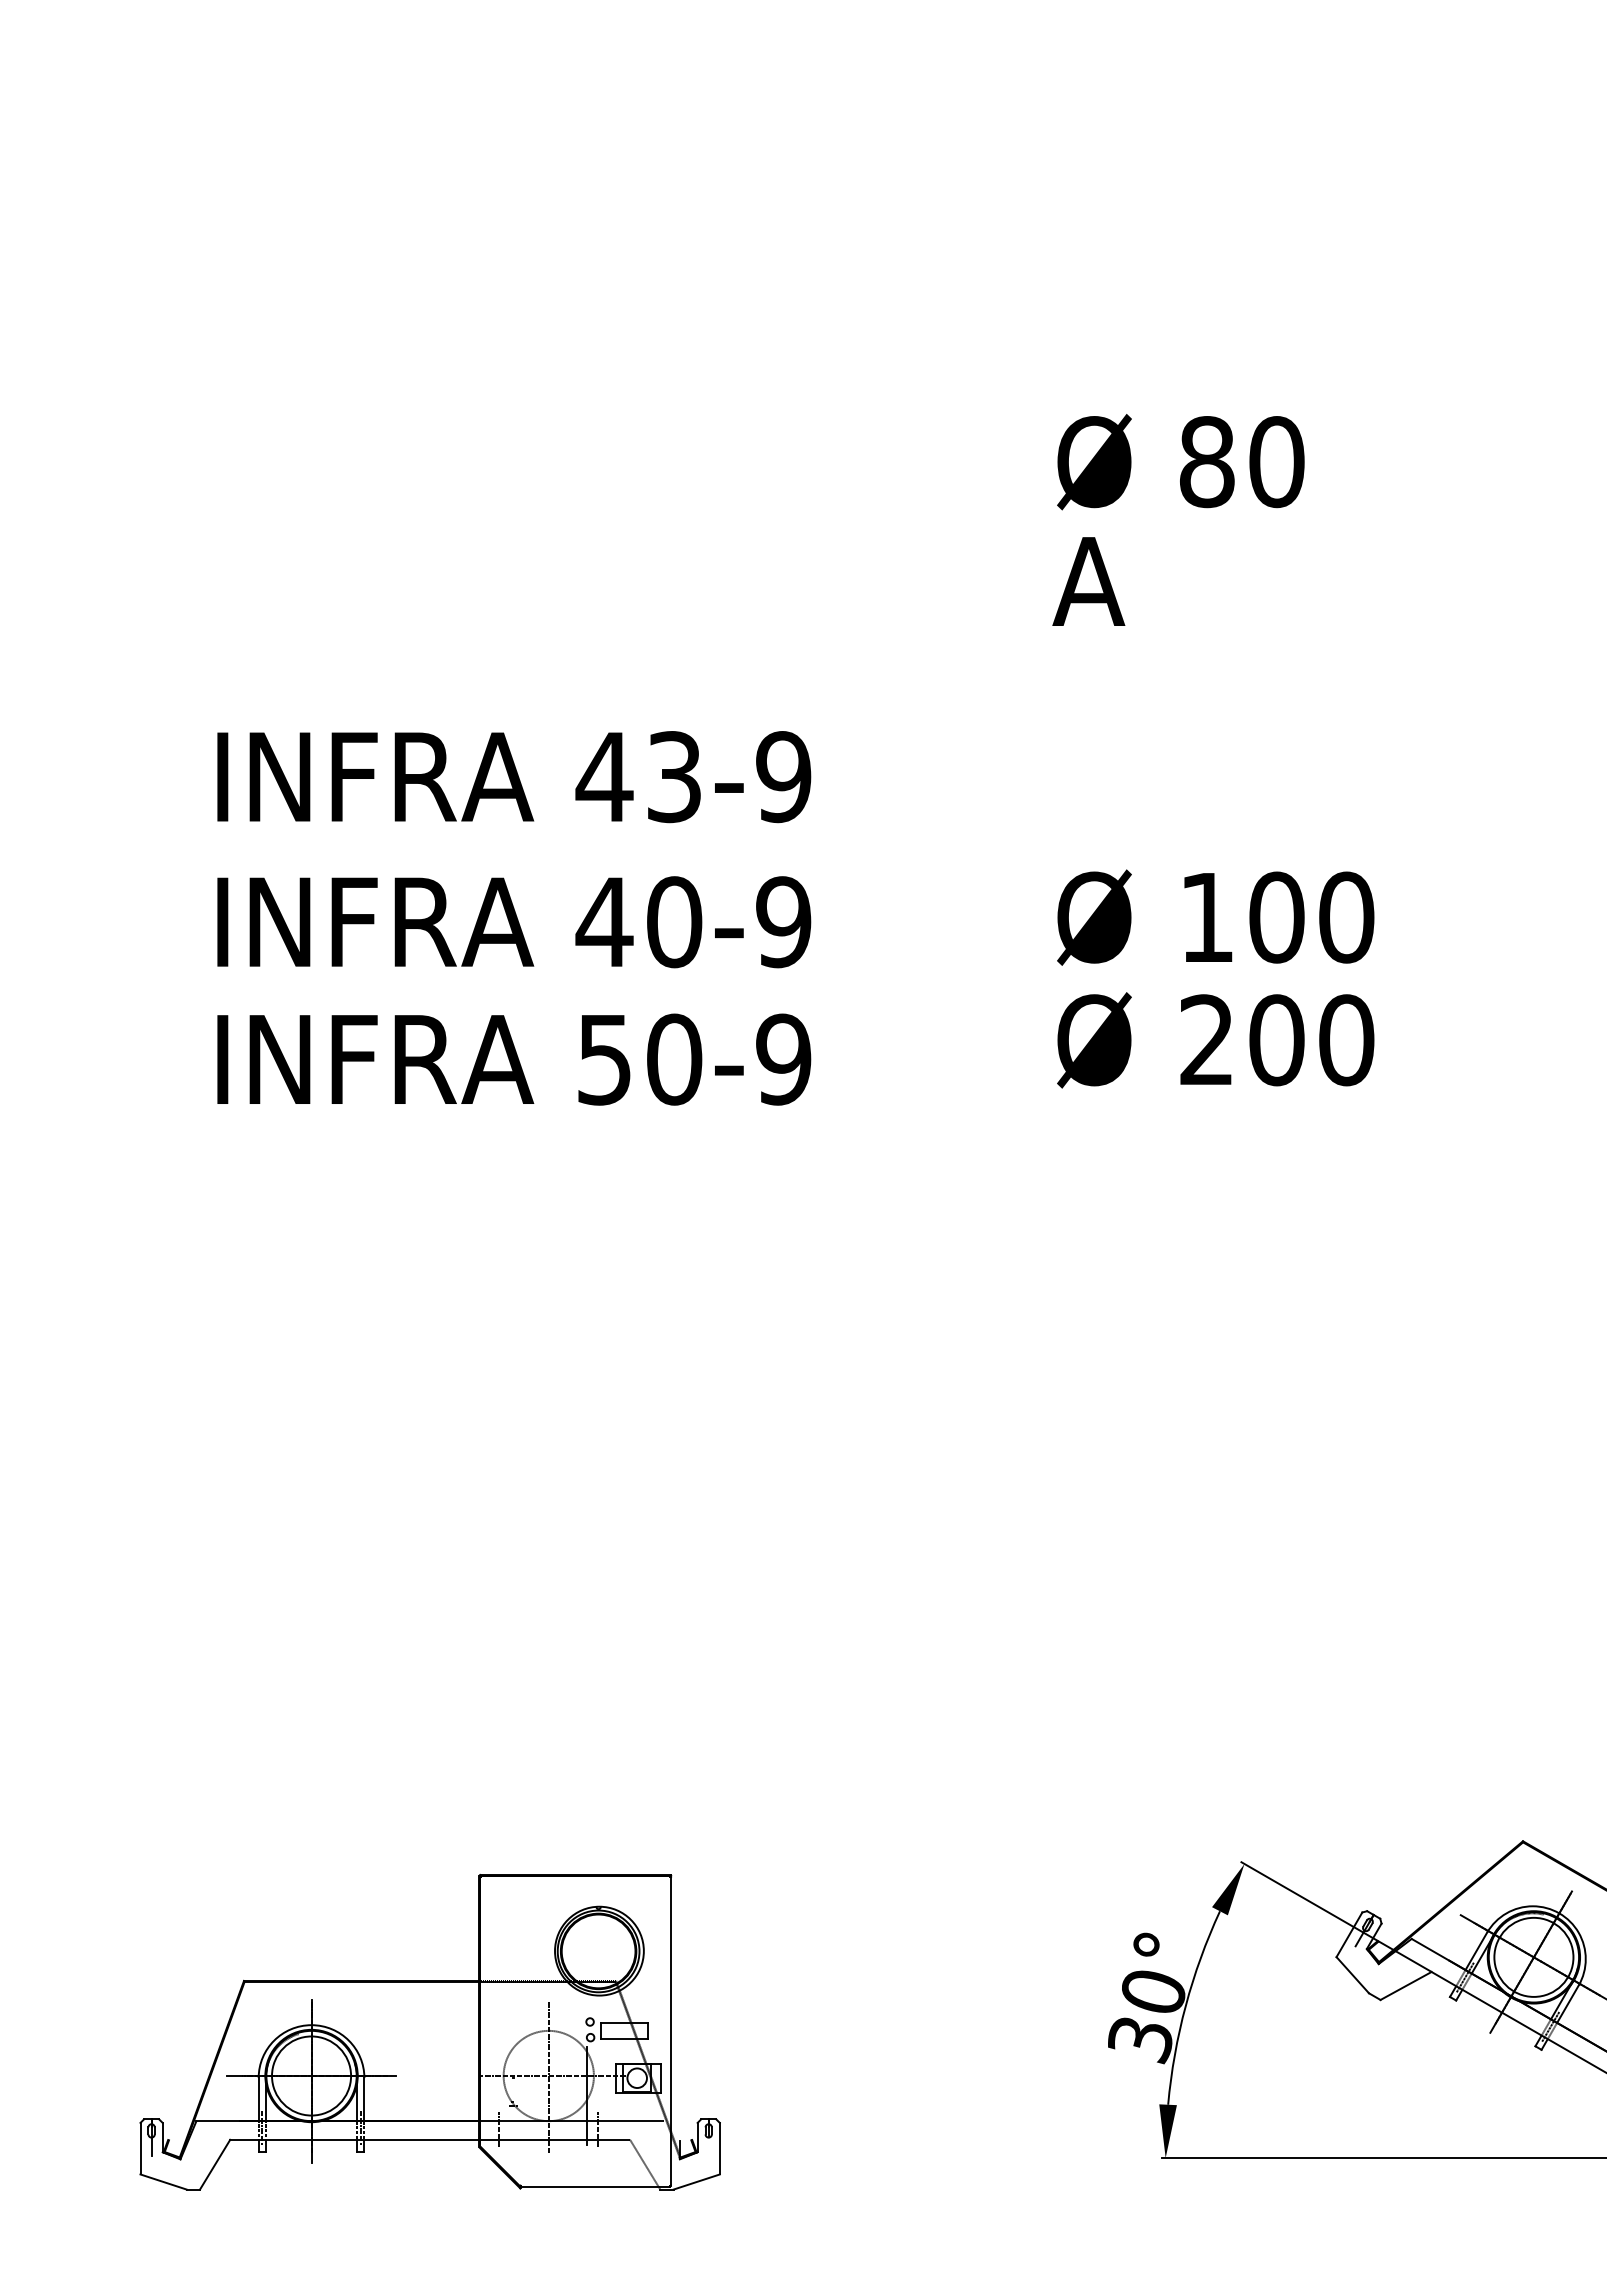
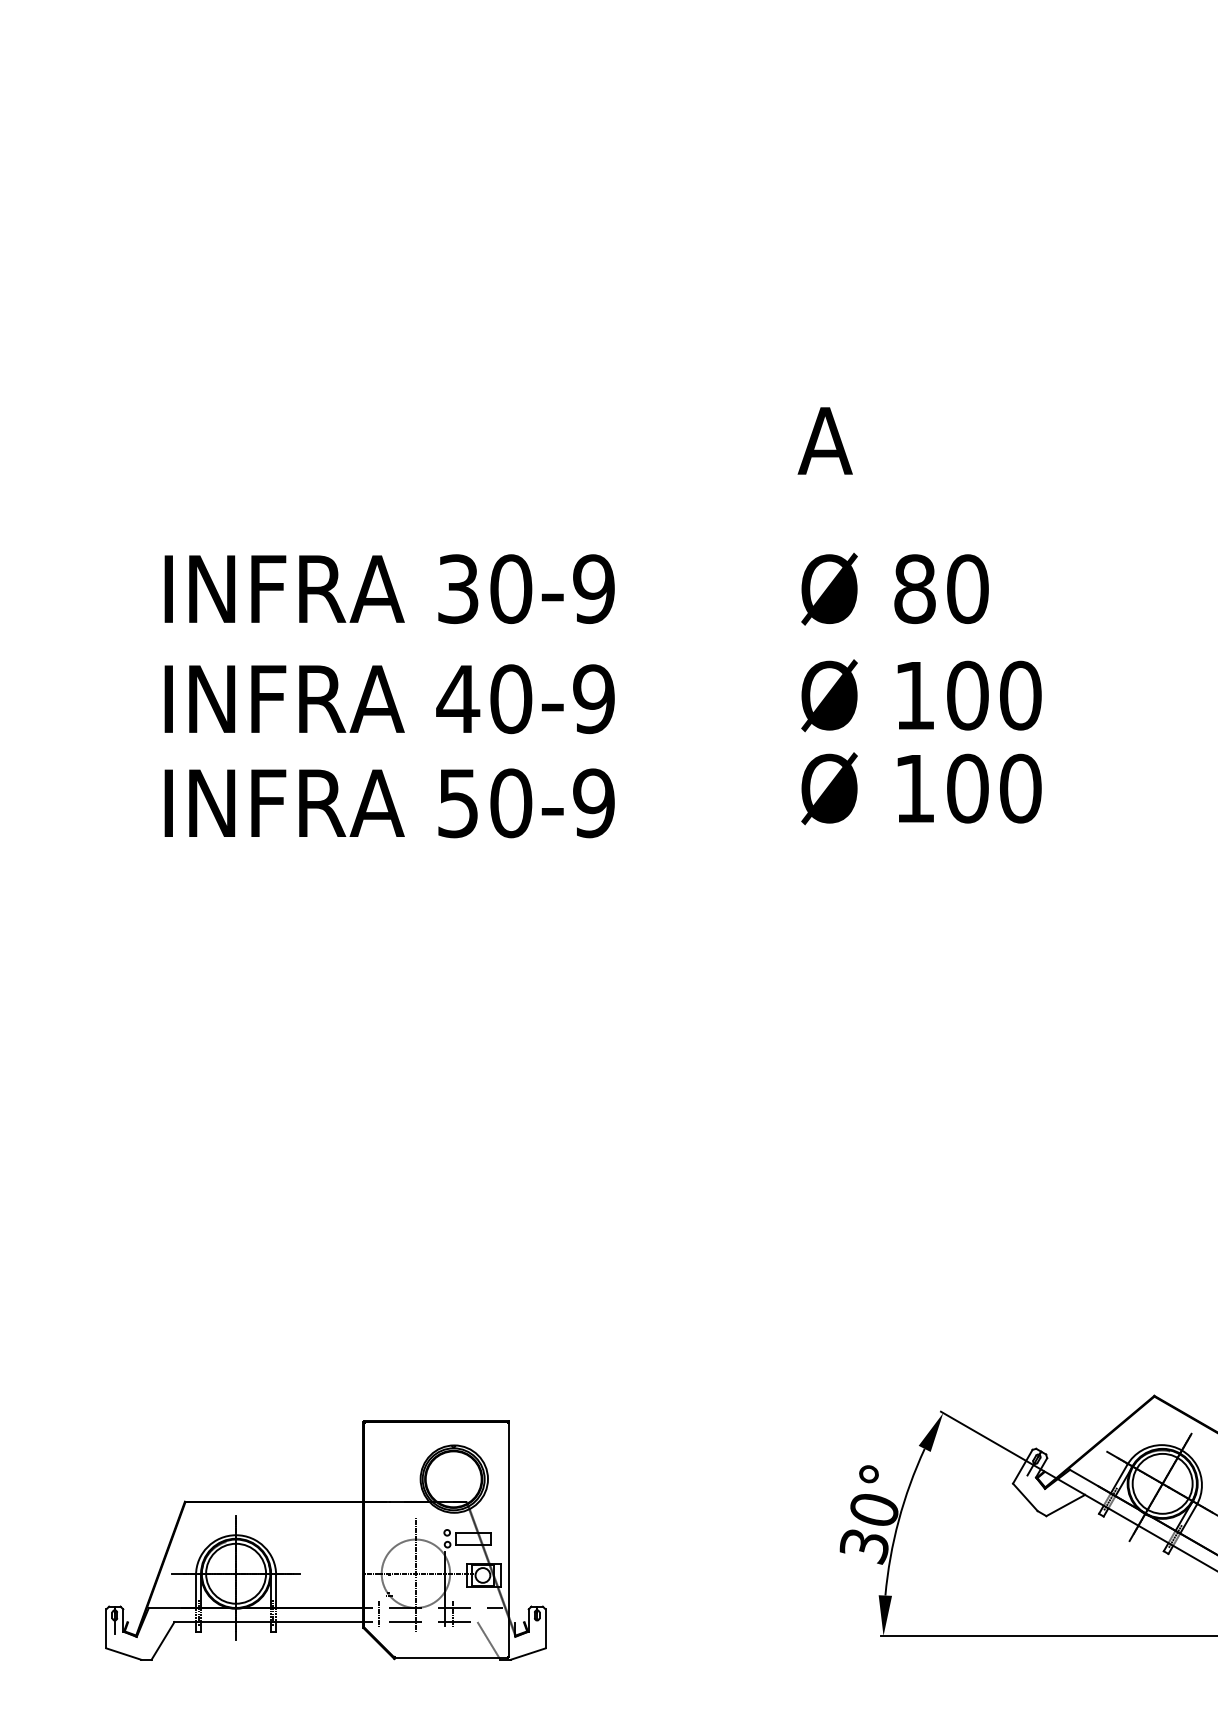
text: (1180, 462) -> (894, 589), moved
text: (638, 777) -> (483, 589), 43-9 -> 30-9
text: (1206, 1039) -> (914, 788), 200 -> 100

